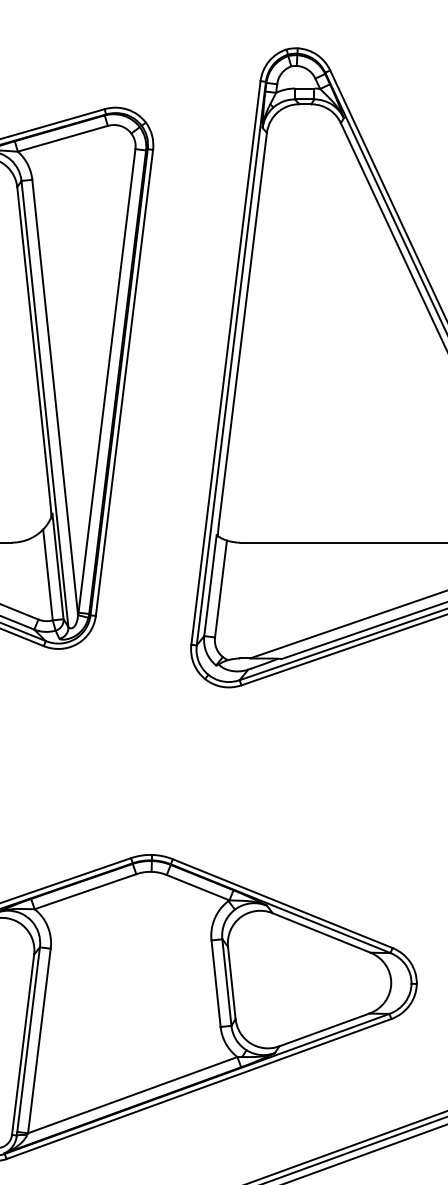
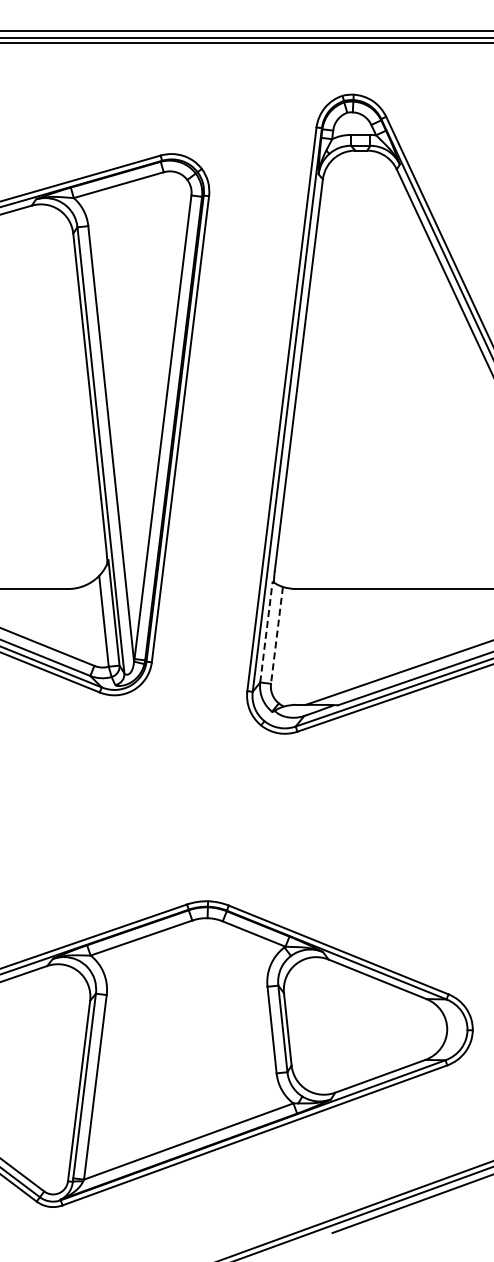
line: (210, 585) -> (266, 631), solid -> dashed
line: (220, 589) -> (276, 635), solid -> dashed

